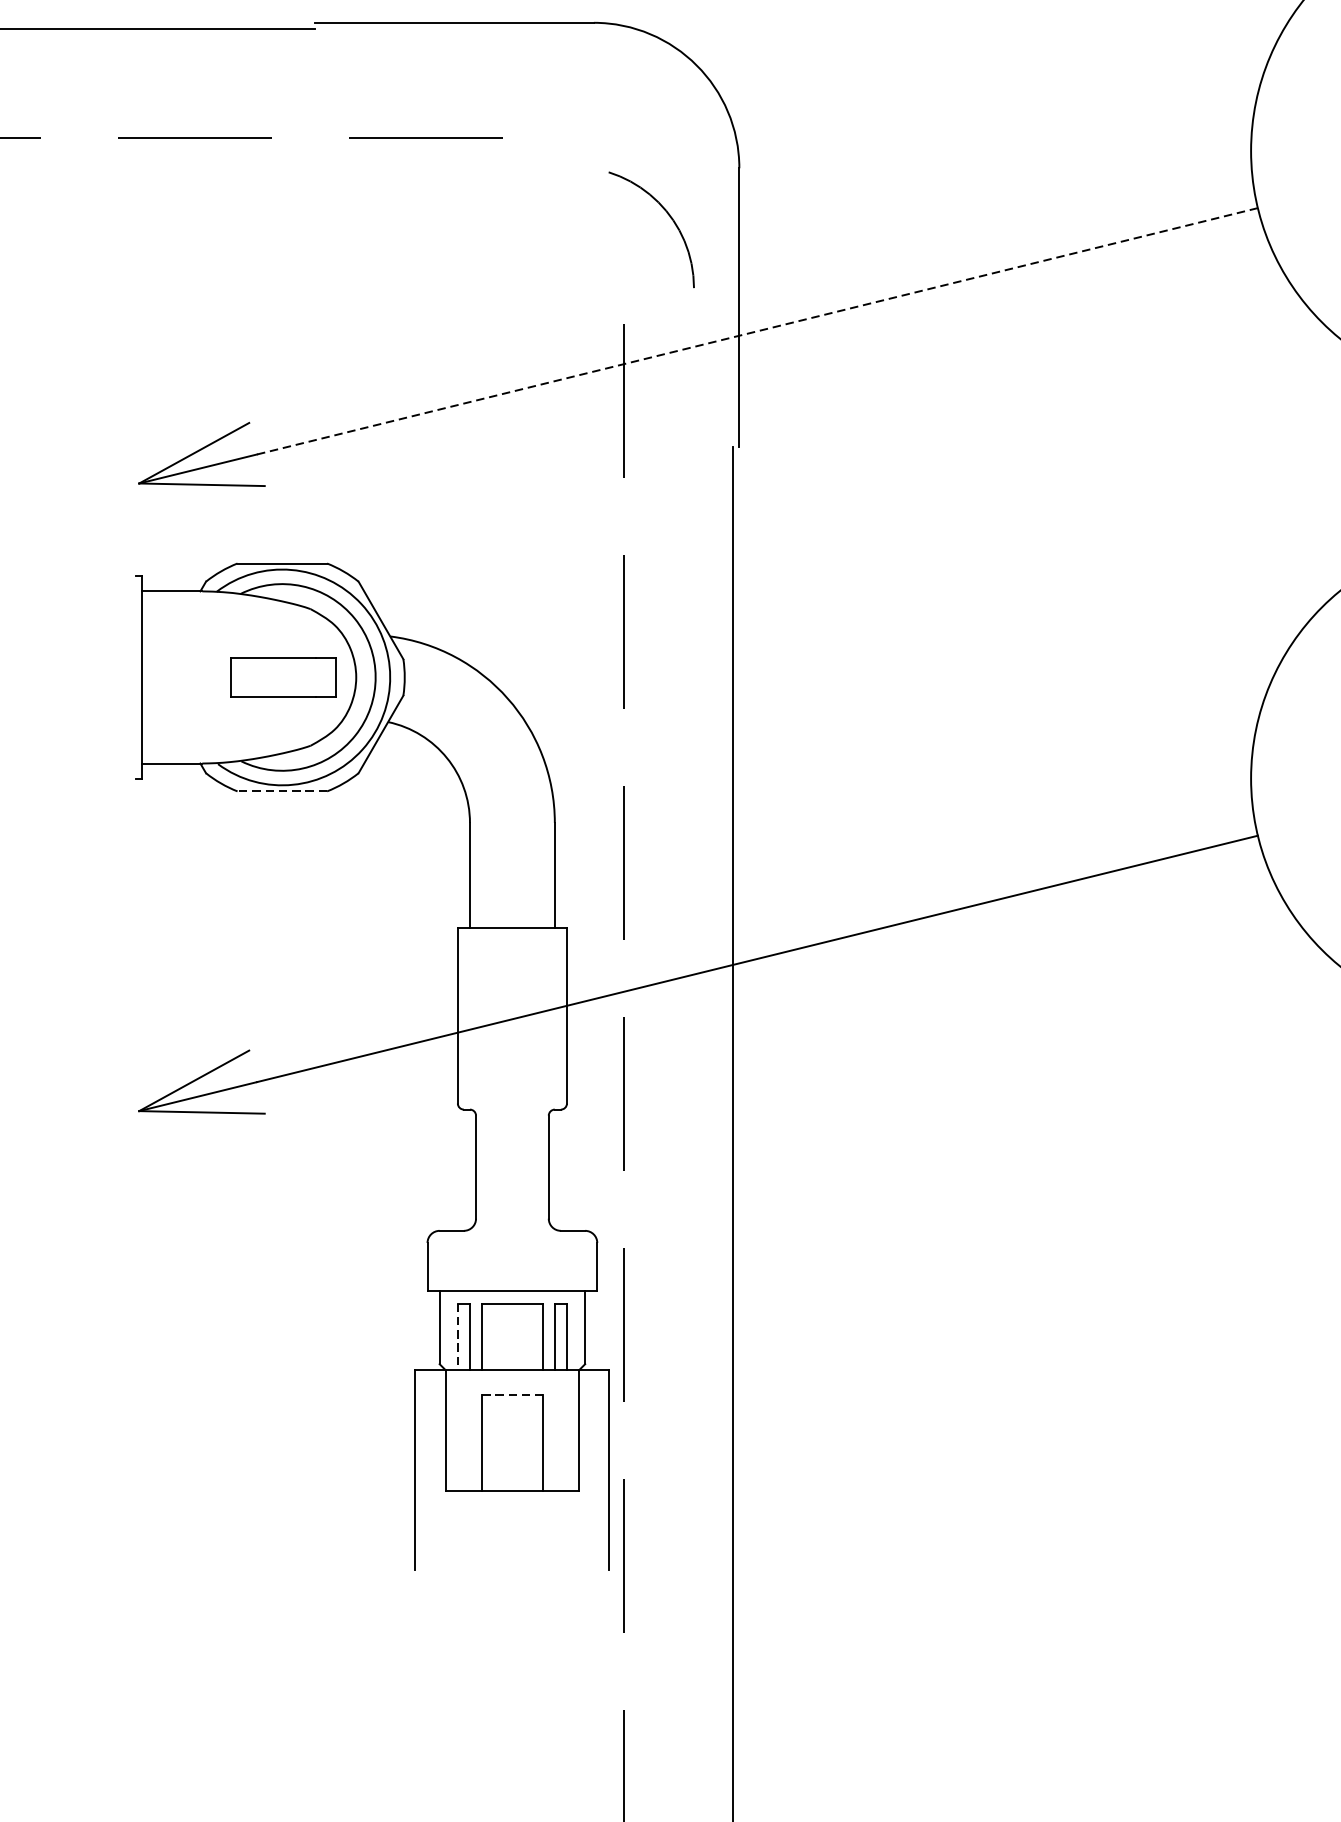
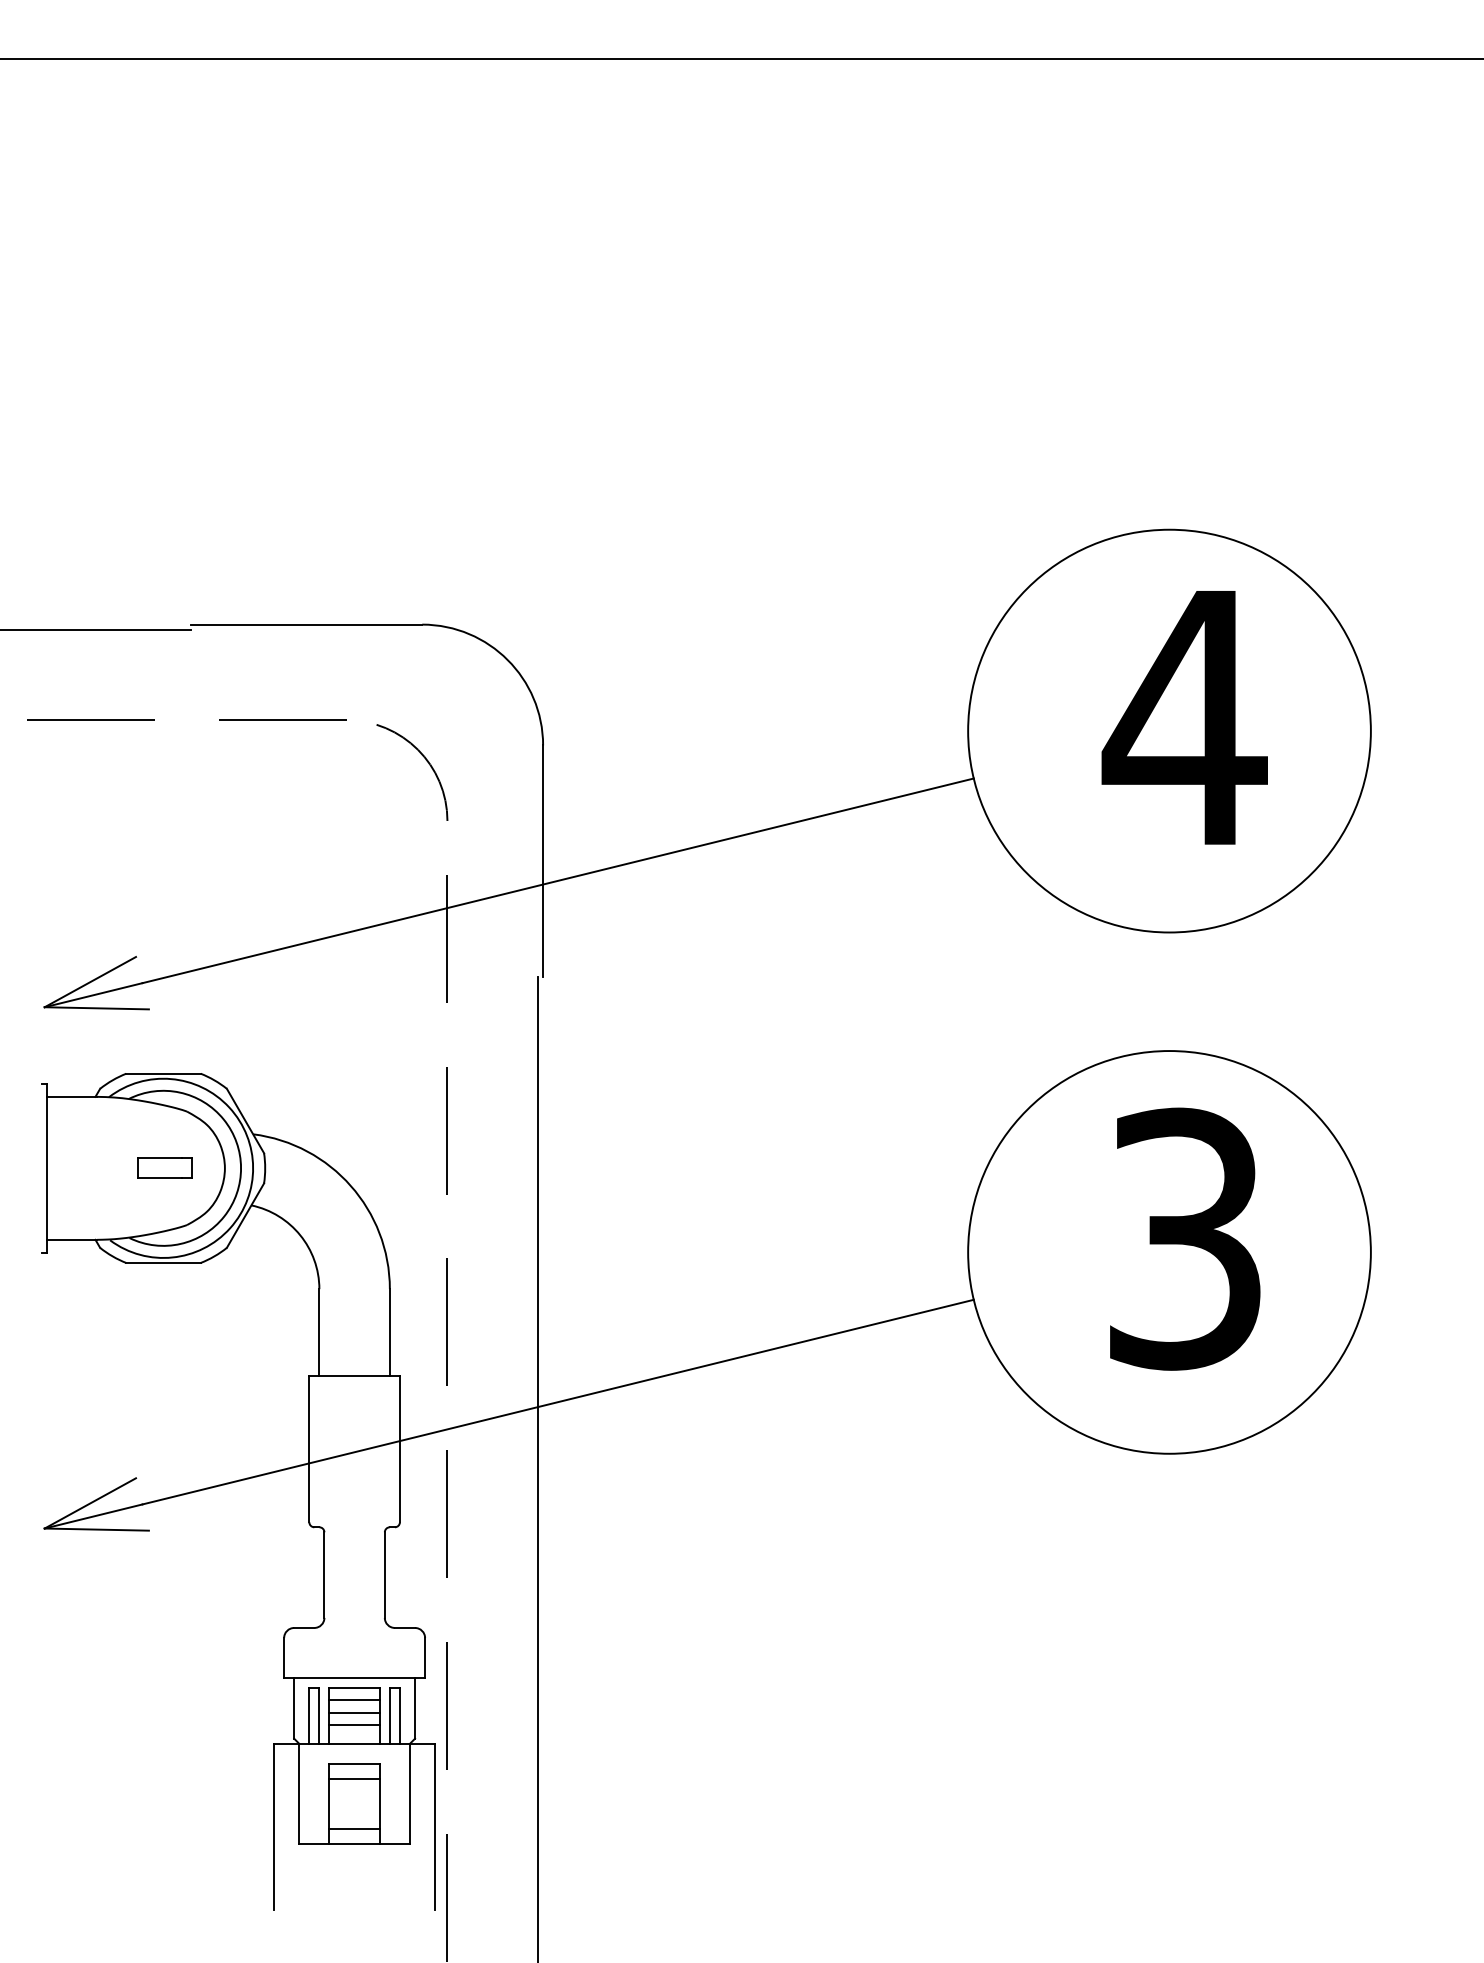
arc: (668, 216) -> (426, 761), moved
line: (757, 330) -> (558, 880), dashed -> solid
part: (283, 676) -> (164, 1167), size x0.62
line: (282, 792) -> (163, 1263), dashed -> solid
line: (512, 1318) -> (354, 1700), added
line: (512, 1332) -> (354, 1712), added
line: (458, 1337) -> (309, 1716), dashed -> solid
line: (512, 1347) -> (354, 1724), added
line: (513, 1394) -> (355, 1763), dashed -> solid
line: (512, 1413) -> (354, 1779), added
line: (512, 1473) -> (354, 1829), added

